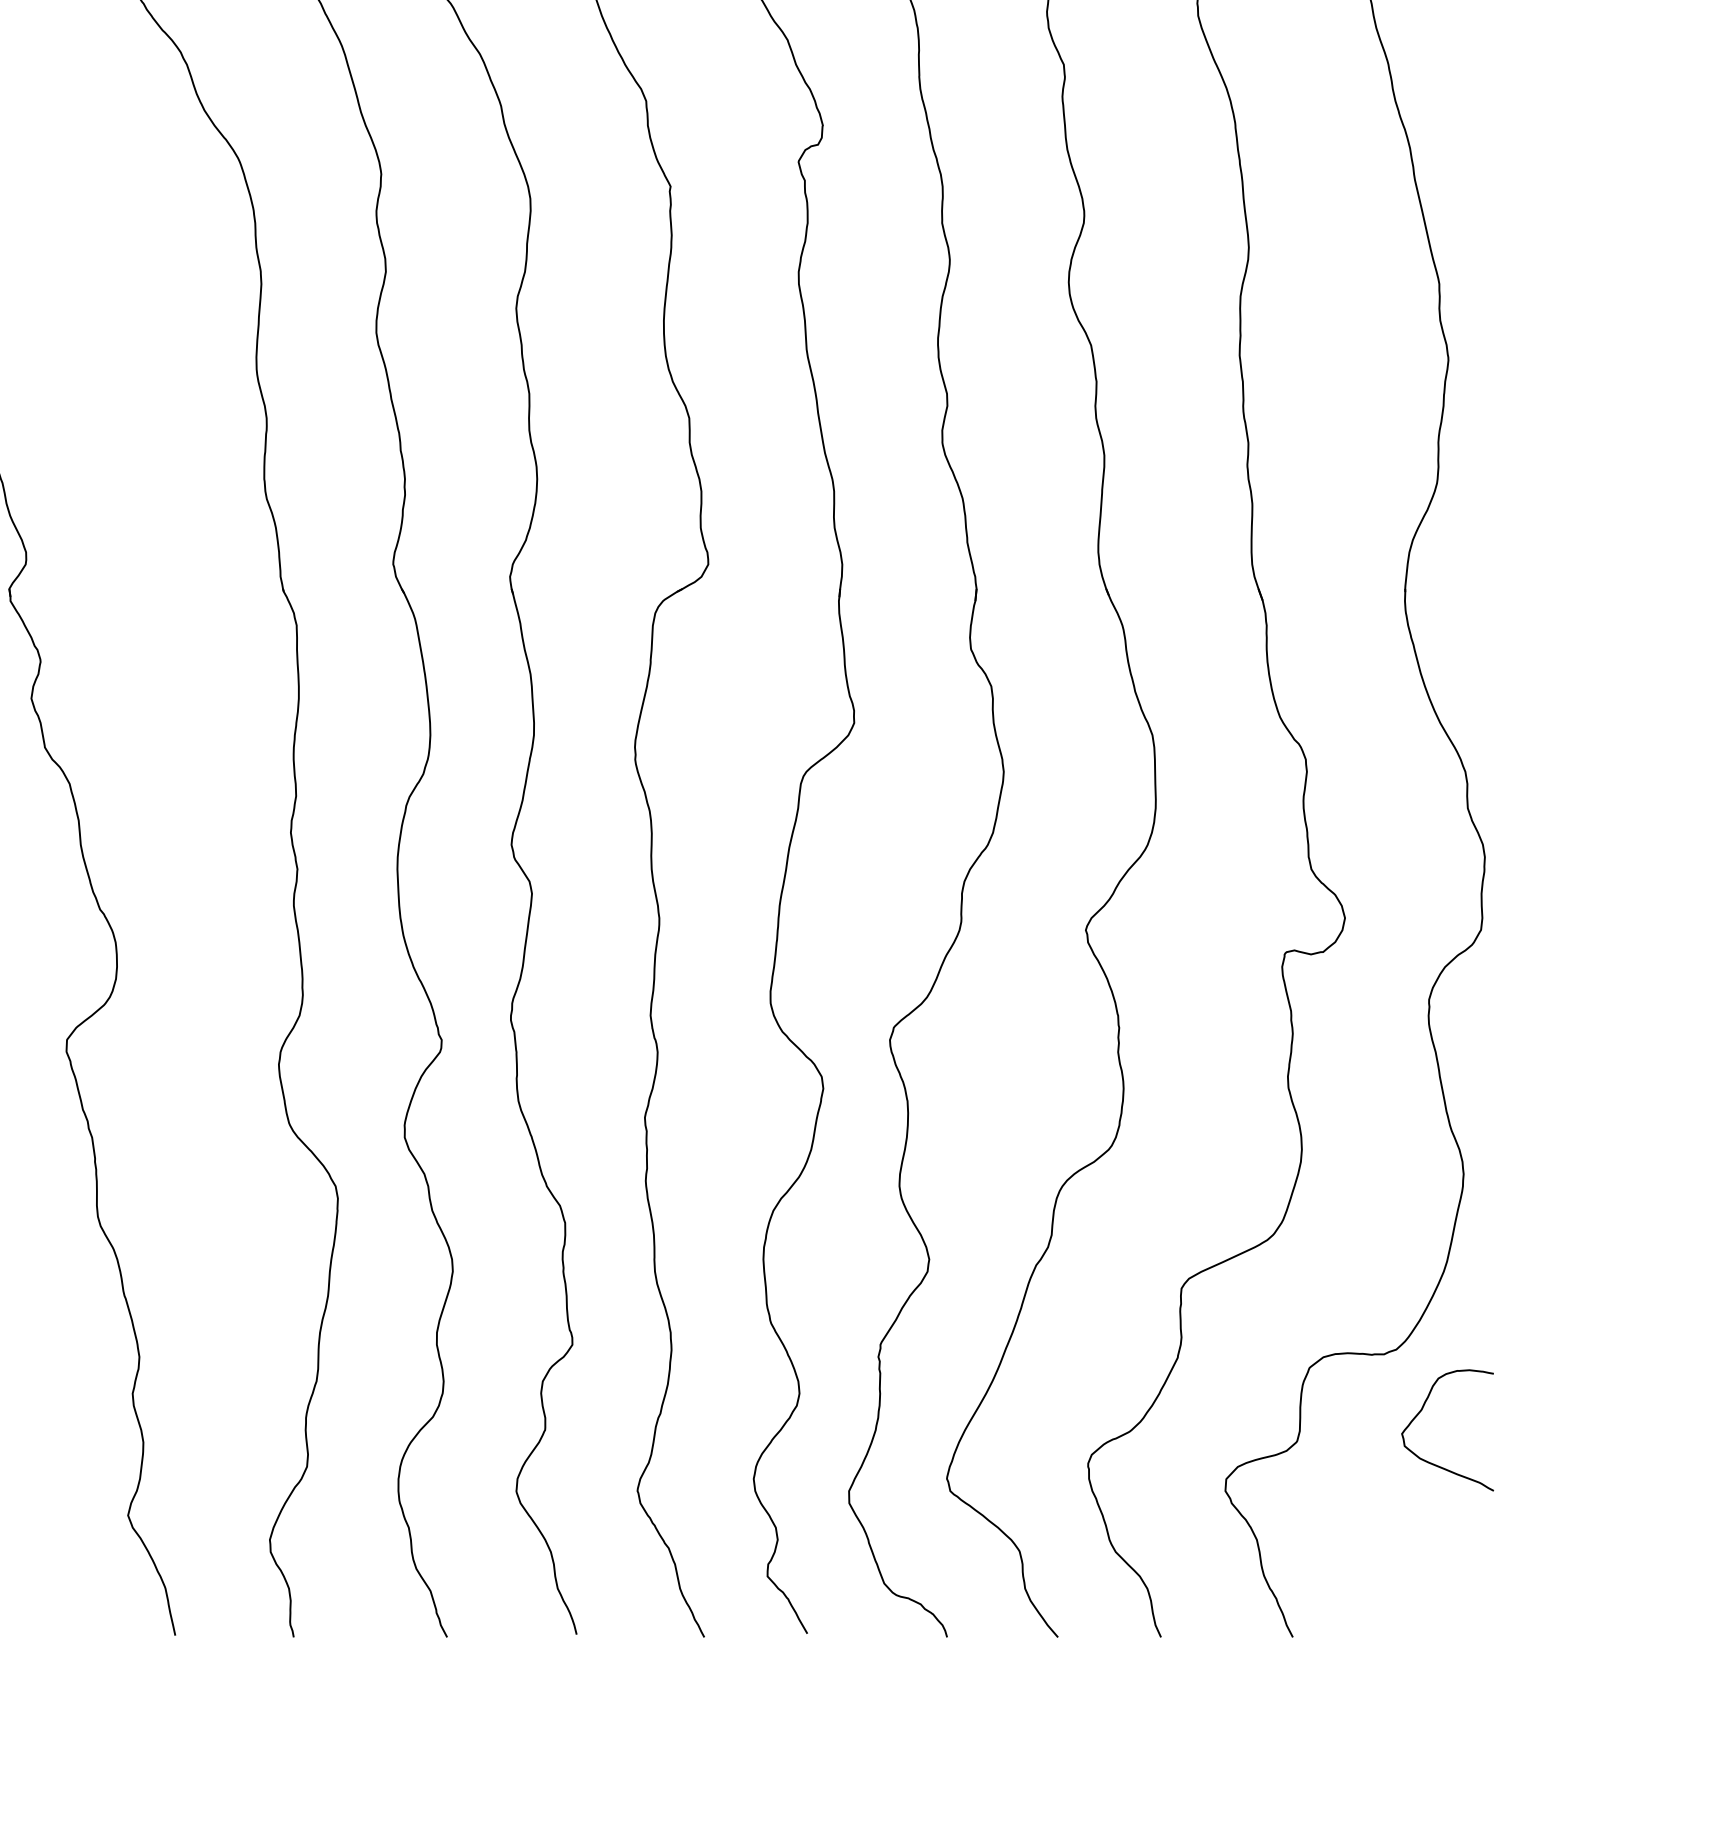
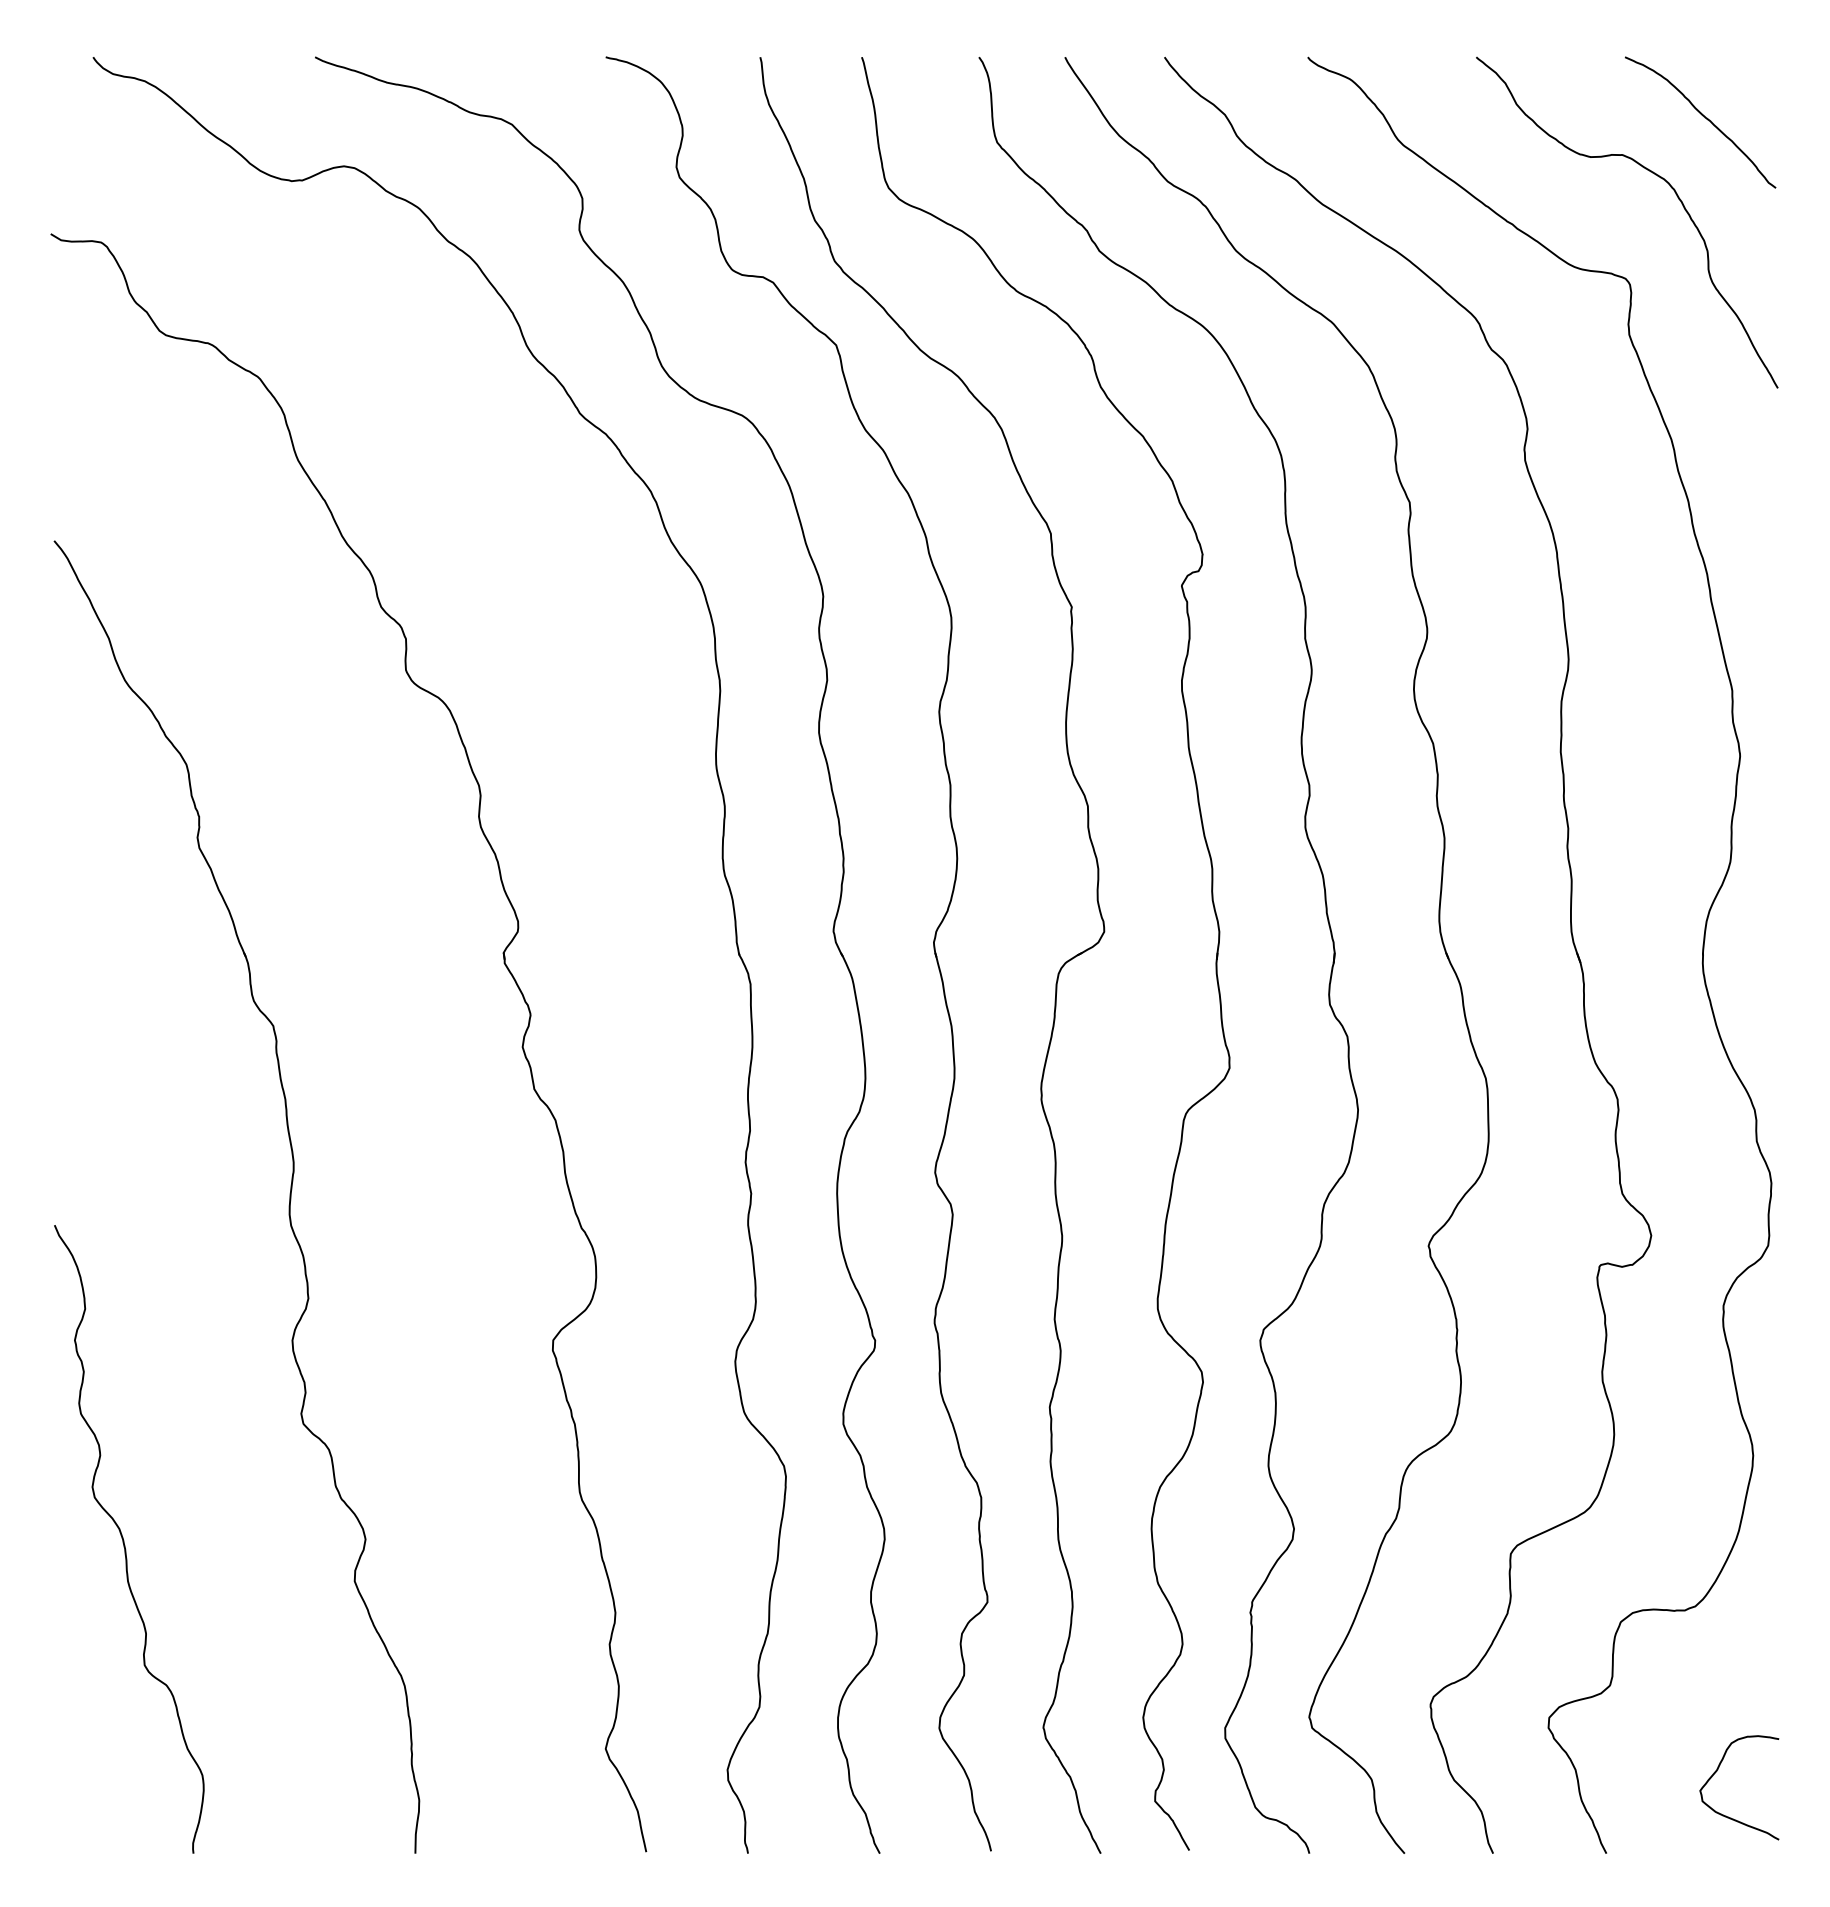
curve: (1422, 1411) -> (1717, 1771), moved

